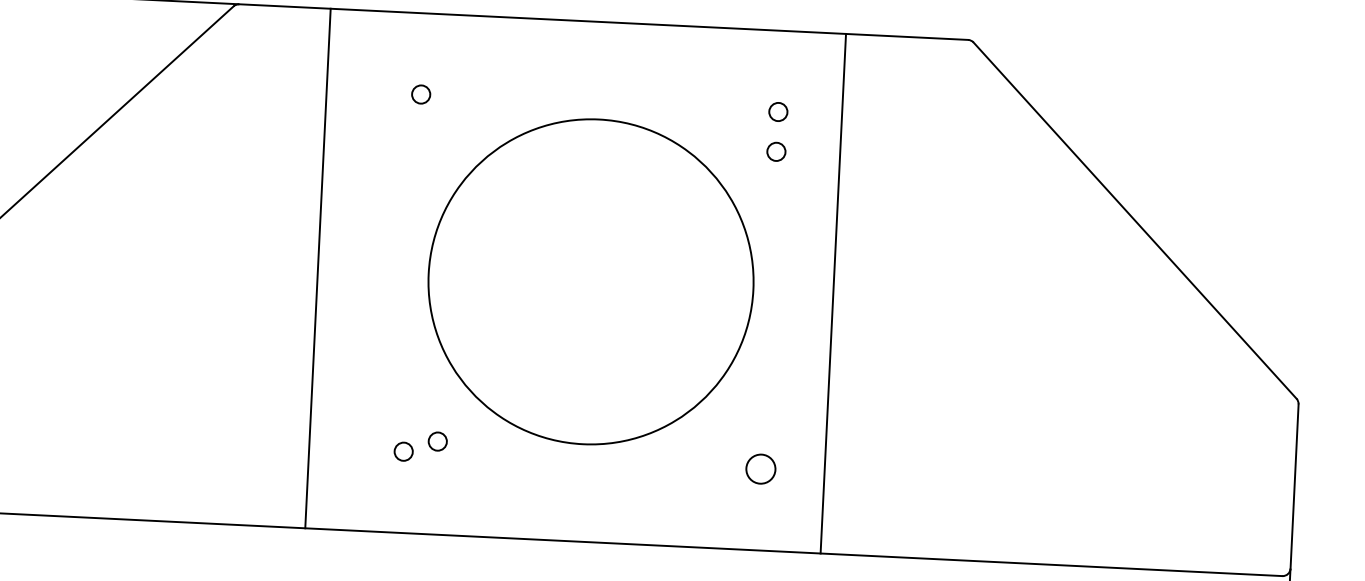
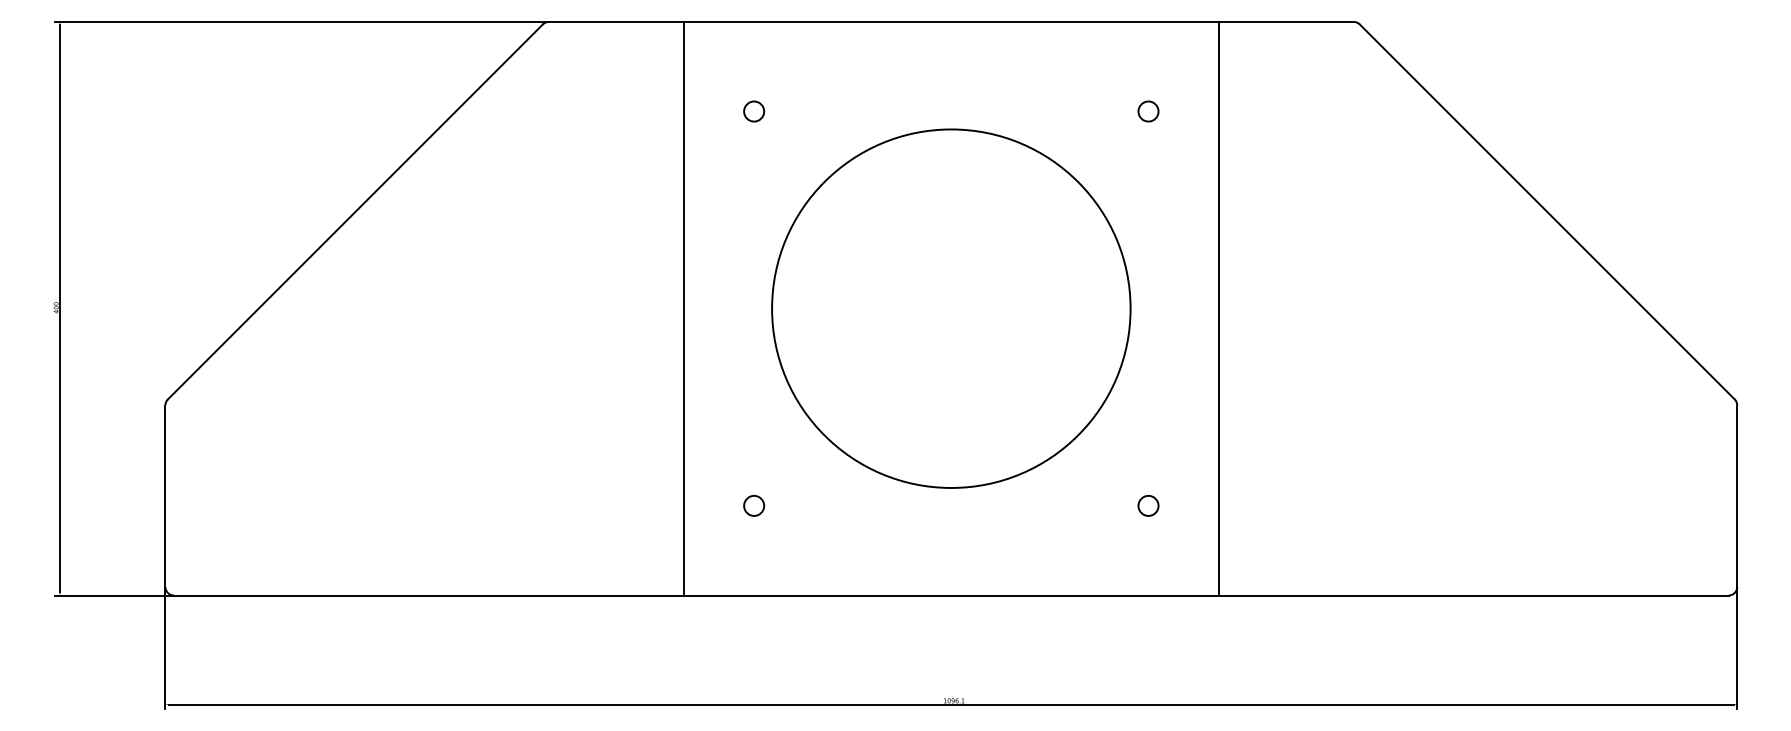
circle: (776, 151) -> (1148, 155), removed
line: (317, 268) -> (683, 308), moved
circle: (438, 441) -> (791, 492), removed
circle: (760, 468) -> (1148, 505), size x0.62

